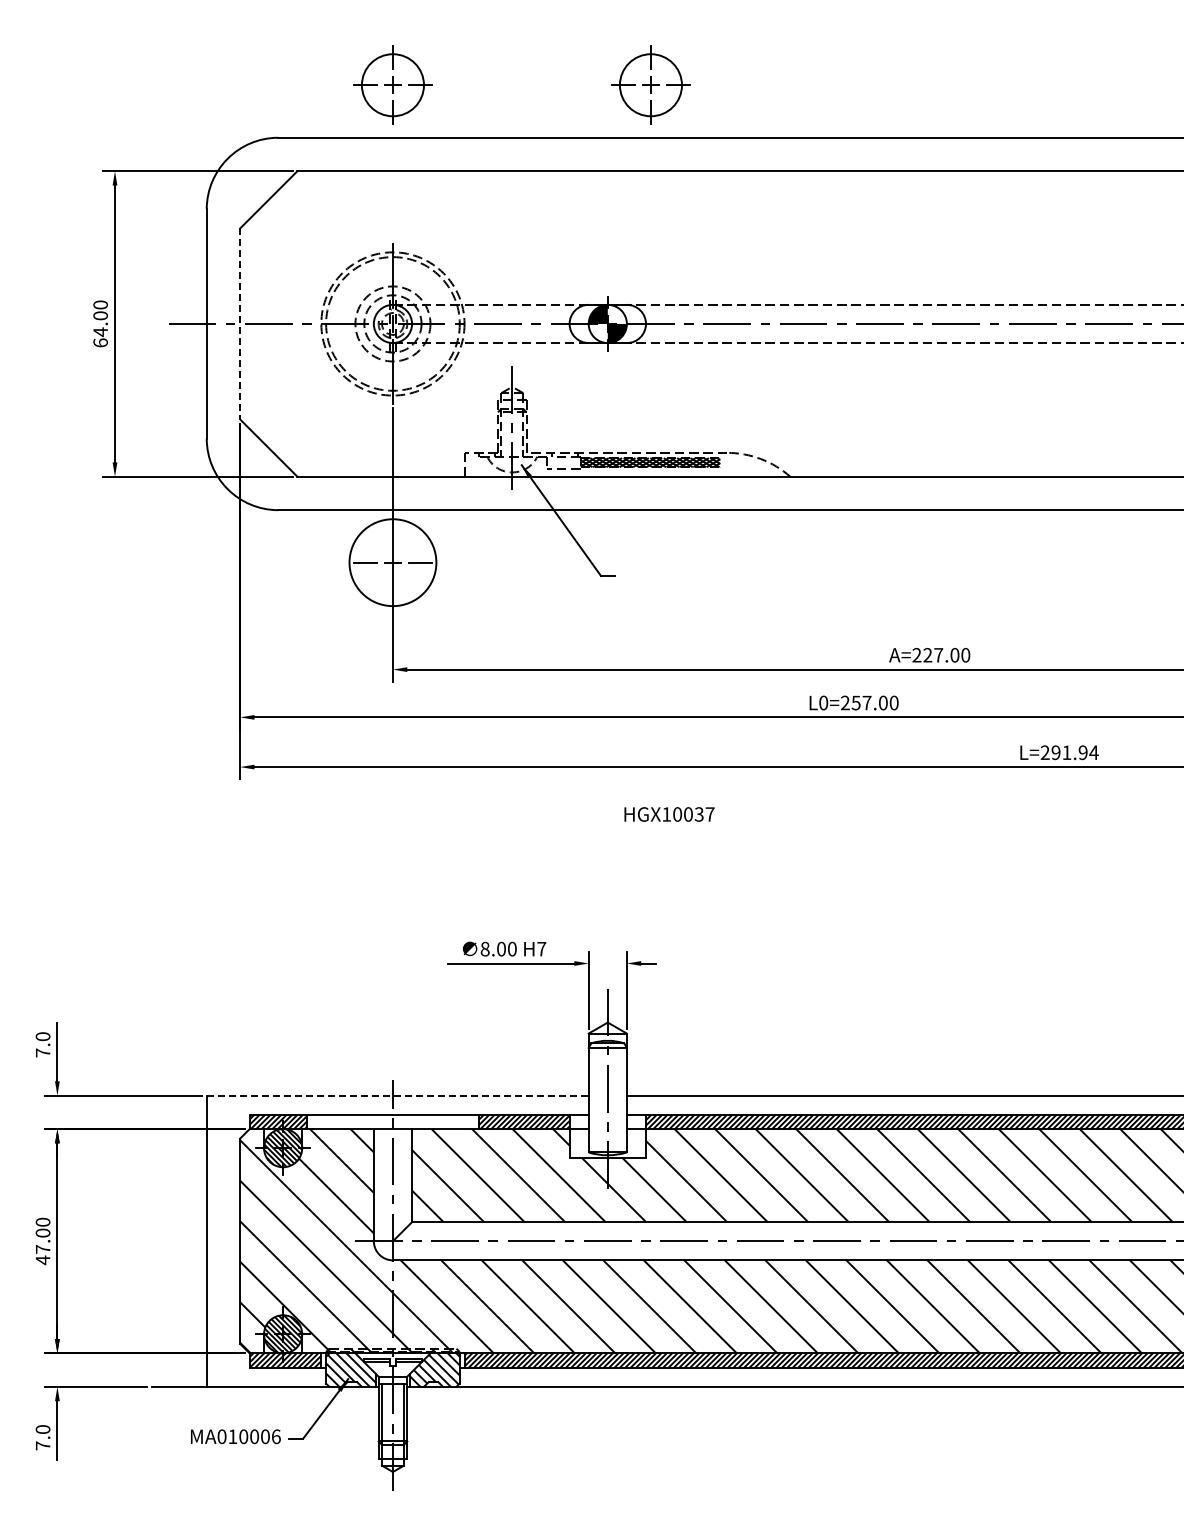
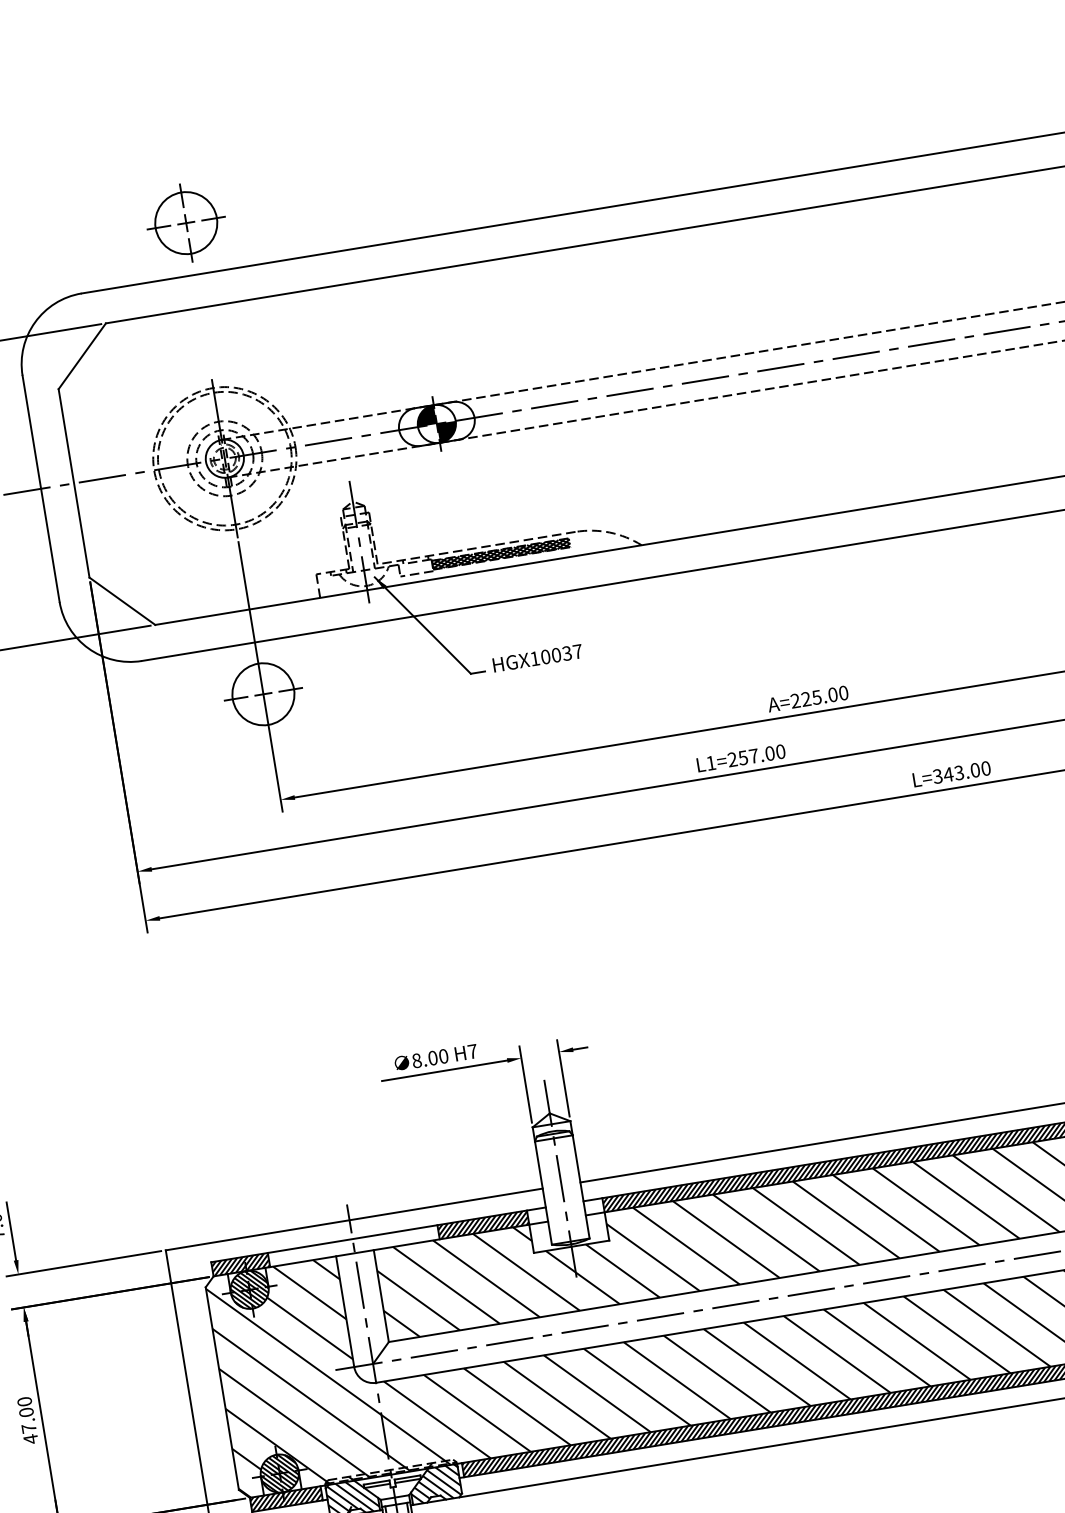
part: (650, 84) -> (440, 180), removed
line: (240, 324) -> (74, 483), dashed -> solid
circle: (392, 562) -> (262, 694), size x0.71
text: (938, 655) -> (816, 697), A=227.00 -> A=225.00
text: (823, 702) -> (710, 762), L0=257.00 -> L1=257.00
text: (1069, 752) -> (961, 772), L=291.94 -> L=343.00
text: (669, 814) -> (537, 658), moved
line: (397, 1095) -> (354, 1219), dashed -> solid

